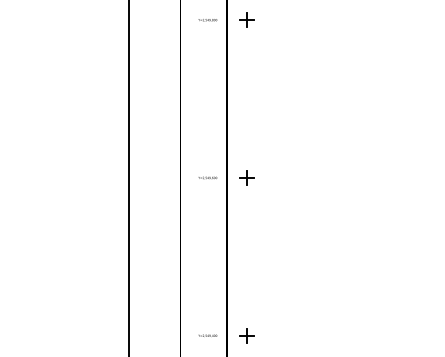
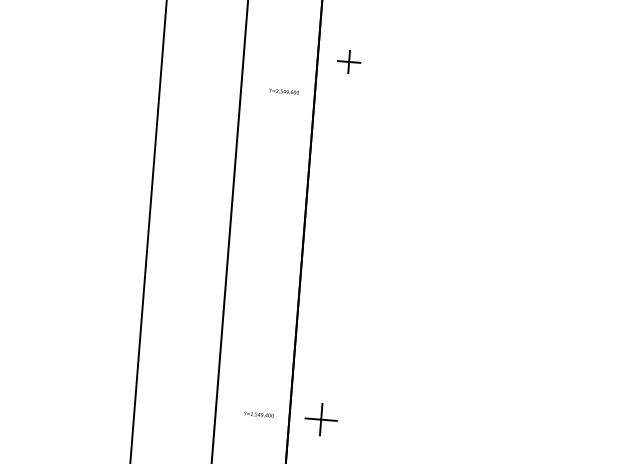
text: (207, 177) -> (283, 90), moved
part: (246, 177) -> (347, 61), moved
part: (246, 335) -> (319, 419), size x1.4

